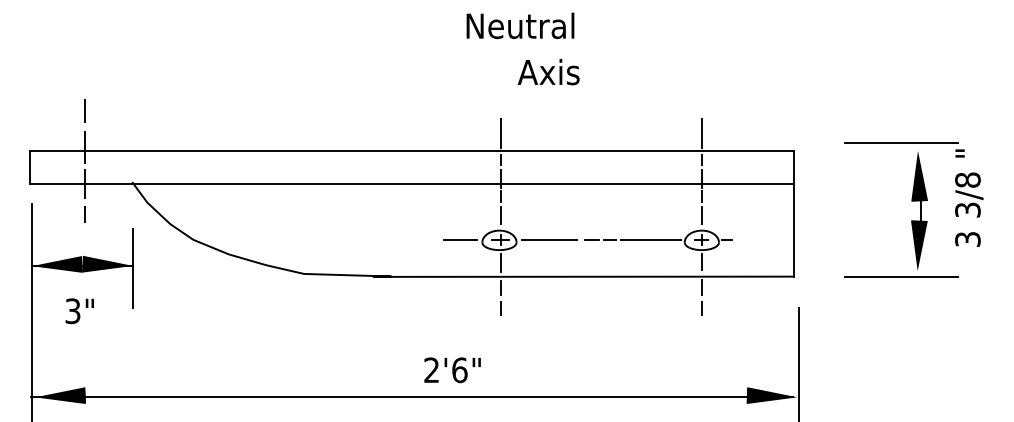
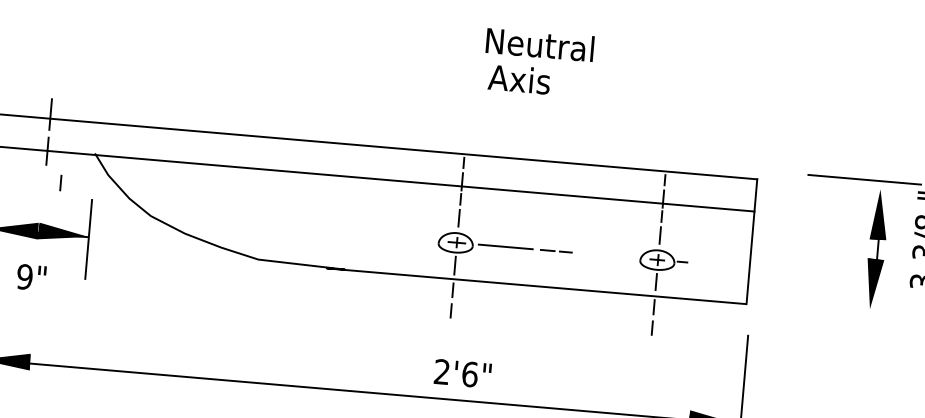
text: (520, 25) -> (540, 44), moved
line: (84, 110) -> (53, 77), removed
line: (500, 133) -> (466, 136), removed
line: (702, 133) -> (667, 153), removed
line: (84, 214) -> (60, 182), moved
line: (460, 240) -> (417, 239), removed
line: (650, 240) -> (606, 255), removed
line: (900, 276) -> (852, 313), removed
text: (72, 310) -> (24, 276), 3" -> 9"
text: (452, 370) -> (462, 374), moved

